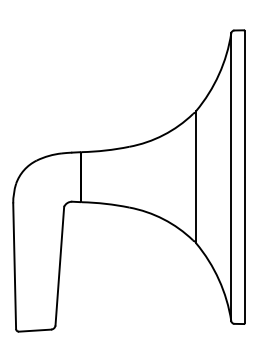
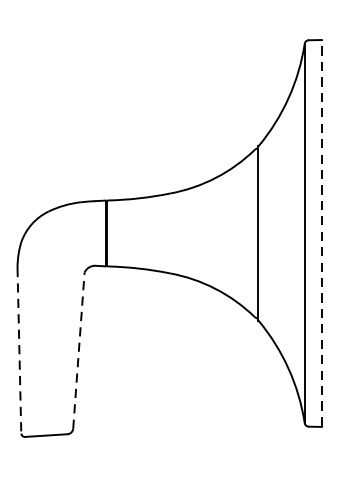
line: (244, 176) -> (322, 232), solid -> dashed
line: (59, 265) -> (78, 349), solid -> dashed
line: (14, 266) -> (19, 351), solid -> dashed

